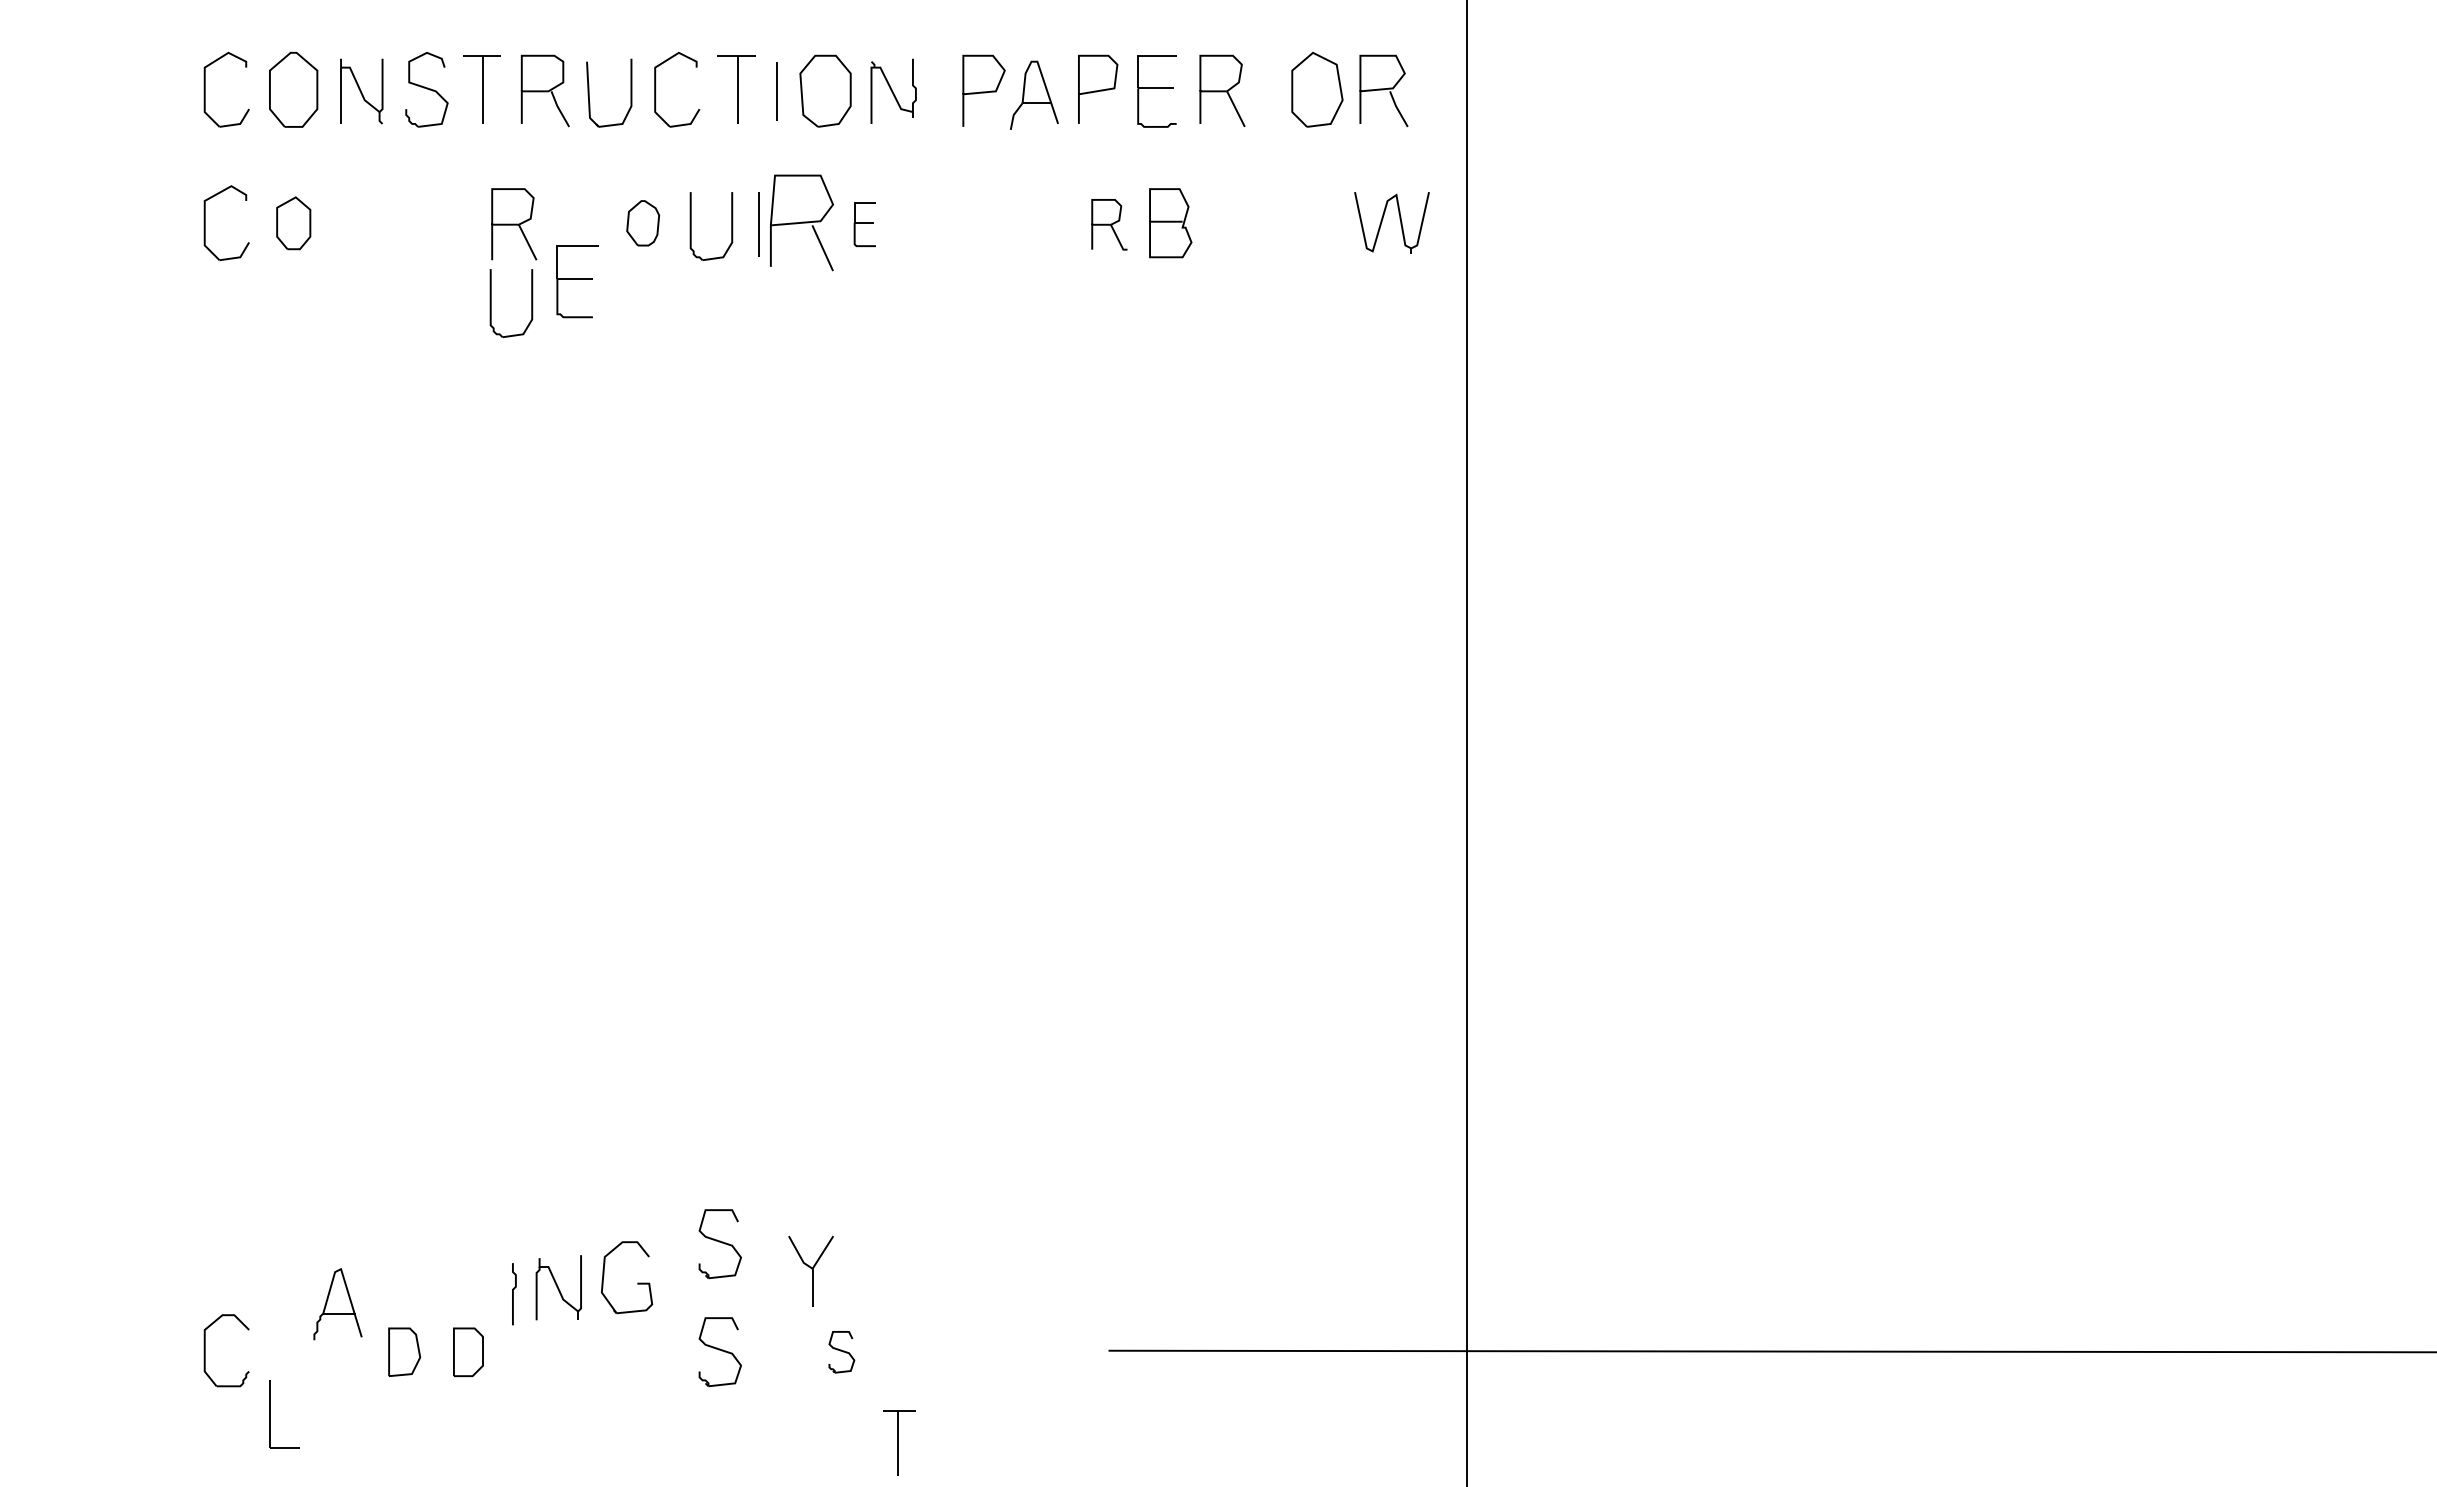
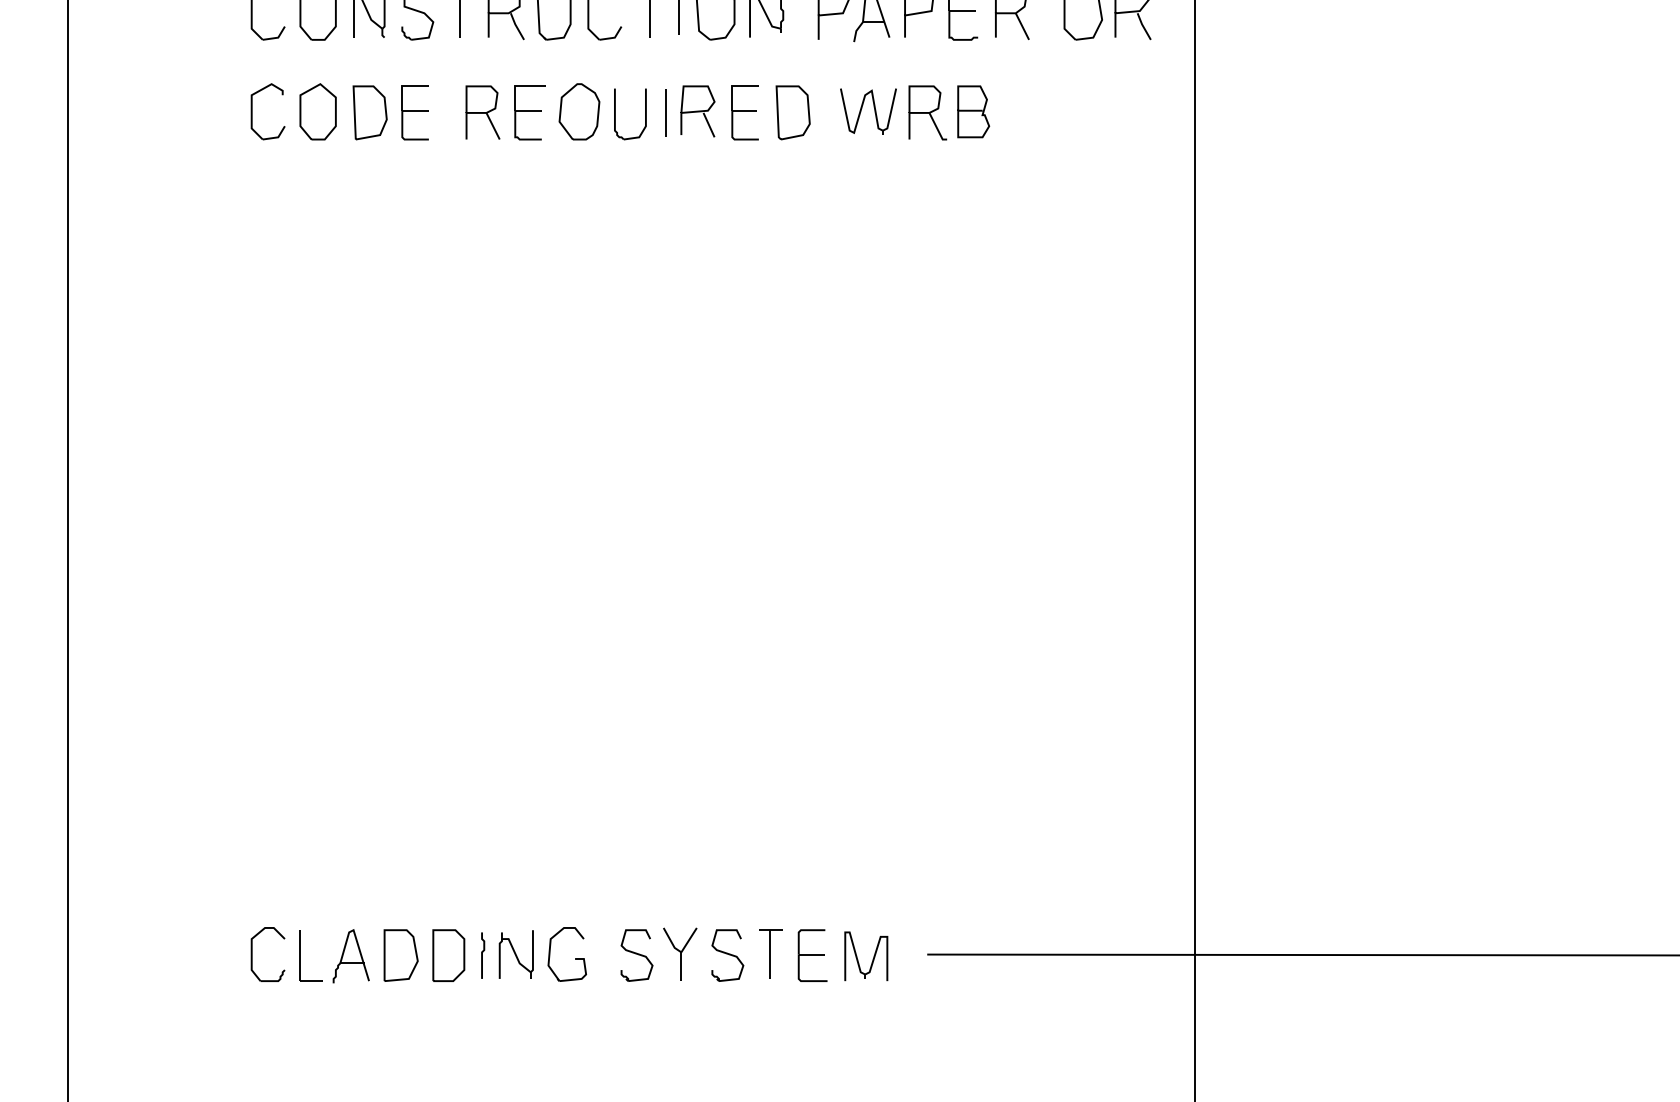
part: (1383, 219) -> (862, 109), moved
part: (801, 222) -> (697, 111), size x0.71
part: (293, 223) -> (318, 112), size x1.43
part: (642, 223) -> (578, 112), size x1.67
part: (363, 224) -> (370, 112), added
part: (423, 224) -> (415, 112), added
part: (864, 224) -> (744, 112), size x1.67
part: (929, 224) -> (793, 112), added
part: (1109, 224) -> (927, 112), size x1.43
part: (577, 281) -> (530, 112), moved
part: (491, 303) -> (466, 171), removed
part: (719, 1244) -> (636, 875), removed
part: (810, 1271) -> (679, 954), moved
part: (637, 1282) -> (575, 958), moved
part: (558, 1287) -> (516, 954), moved
curve: (513, 1294) -> (482, 955), moved
part: (337, 1304) -> (350, 956), moved
part: (404, 1352) -> (401, 955), size x1.43
part: (468, 1352) -> (448, 955), size x1.43
part: (841, 1352) -> (727, 955), size x1.67
part: (955, 1352) -> (812, 955), added
part: (1035, 1357) -> (872, 959), added
part: (270, 1414) -> (300, 955), moved
part: (899, 1442) -> (770, 953), moved

